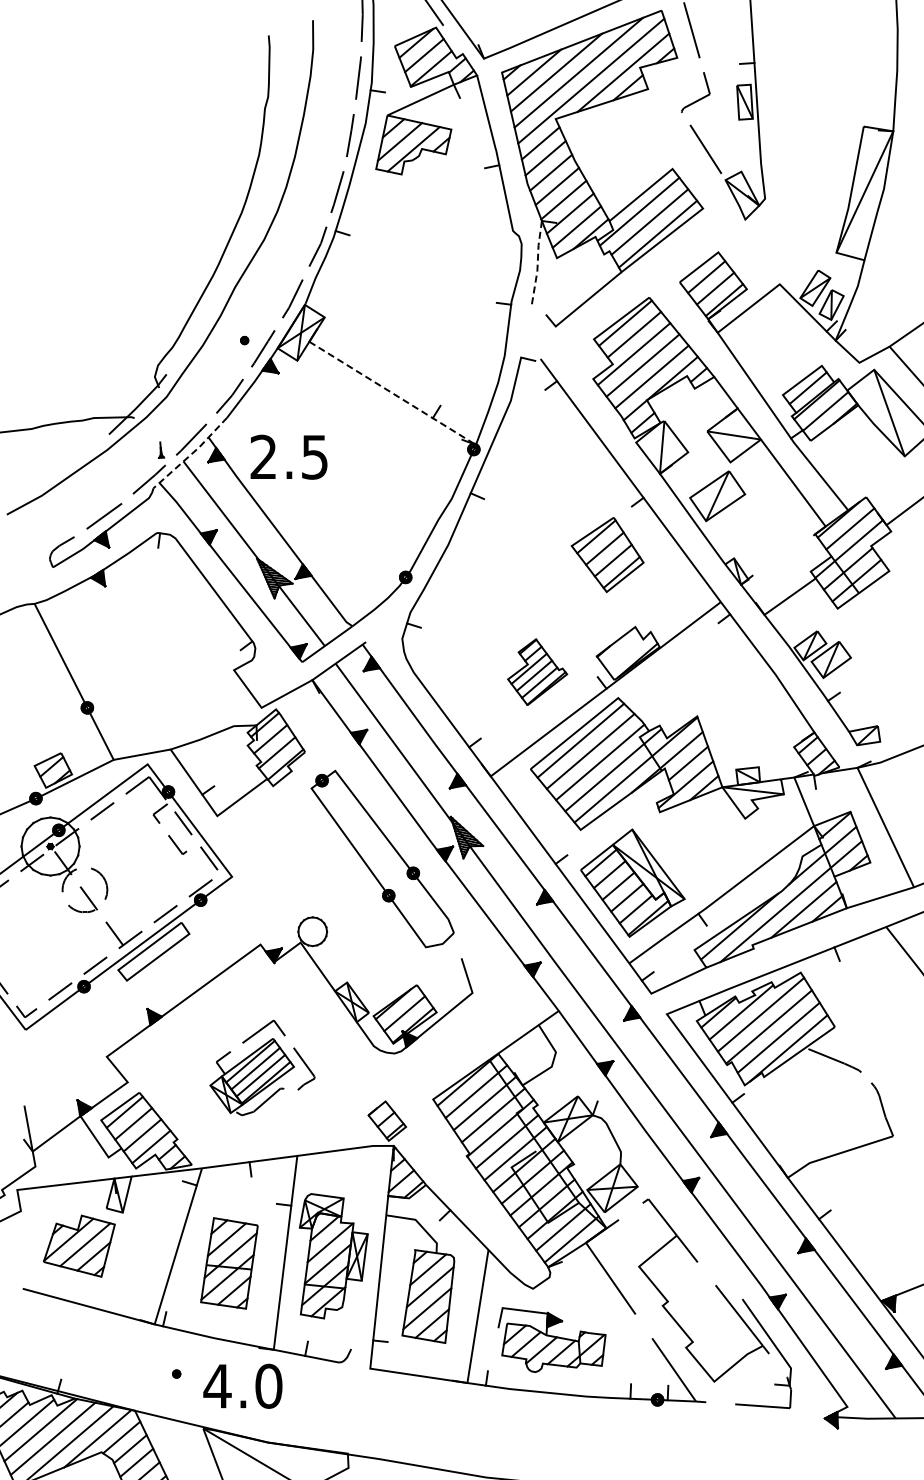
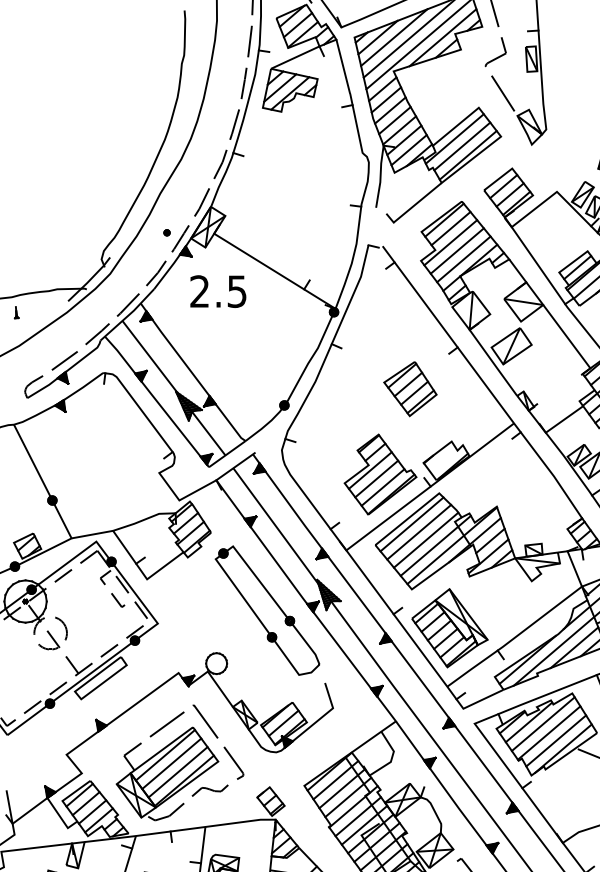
line: (537, 263) -> (380, 176), dashed -> solid
line: (392, 393) -> (274, 271), dashed -> solid
part: (161, 449) -> (16, 312), moved
line: (191, 453) -> (128, 315), dashed -> solid
text: (288, 456) -> (217, 291), moved
part: (607, 555) -> (410, 389), moved
part: (537, 671) -> (380, 473), size x1.67
part: (262, 1067) -> (180, 762), size x1.67

